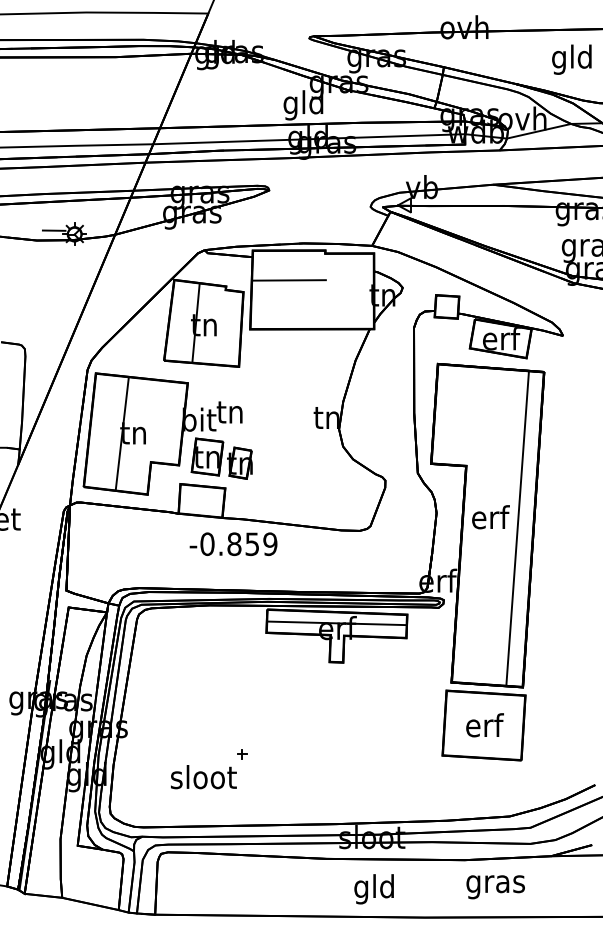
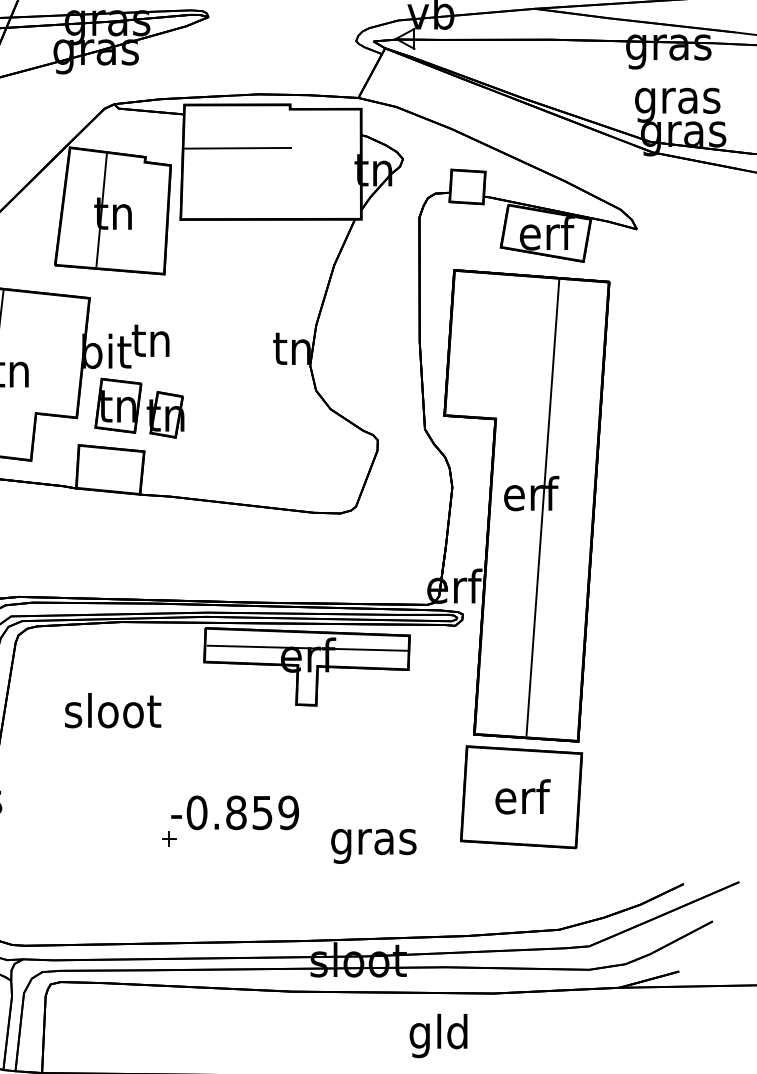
line: (517, 527) -> (542, 507), moved
text: (233, 544) -> (234, 813), moved
text: (203, 777) -> (112, 711), moved
text: (495, 887) -> (373, 846), moved
text: (373, 889) -> (437, 1036), moved

